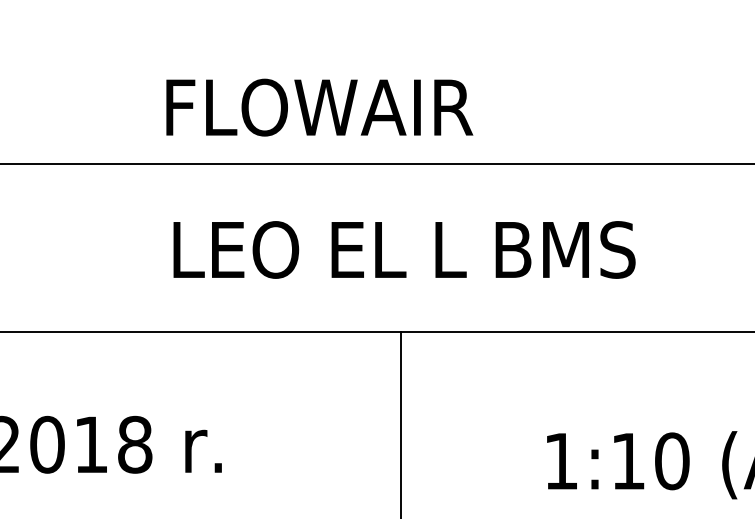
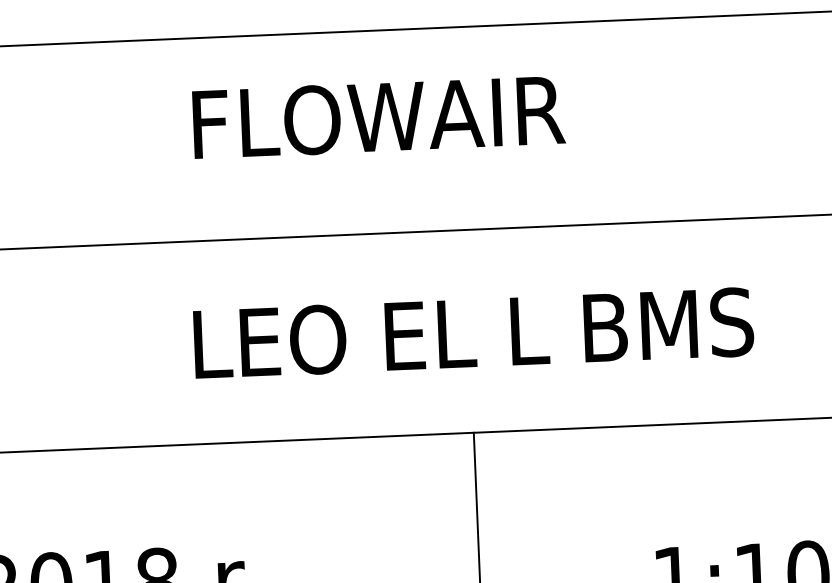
text: (319, 107) -> (378, 117), moved

